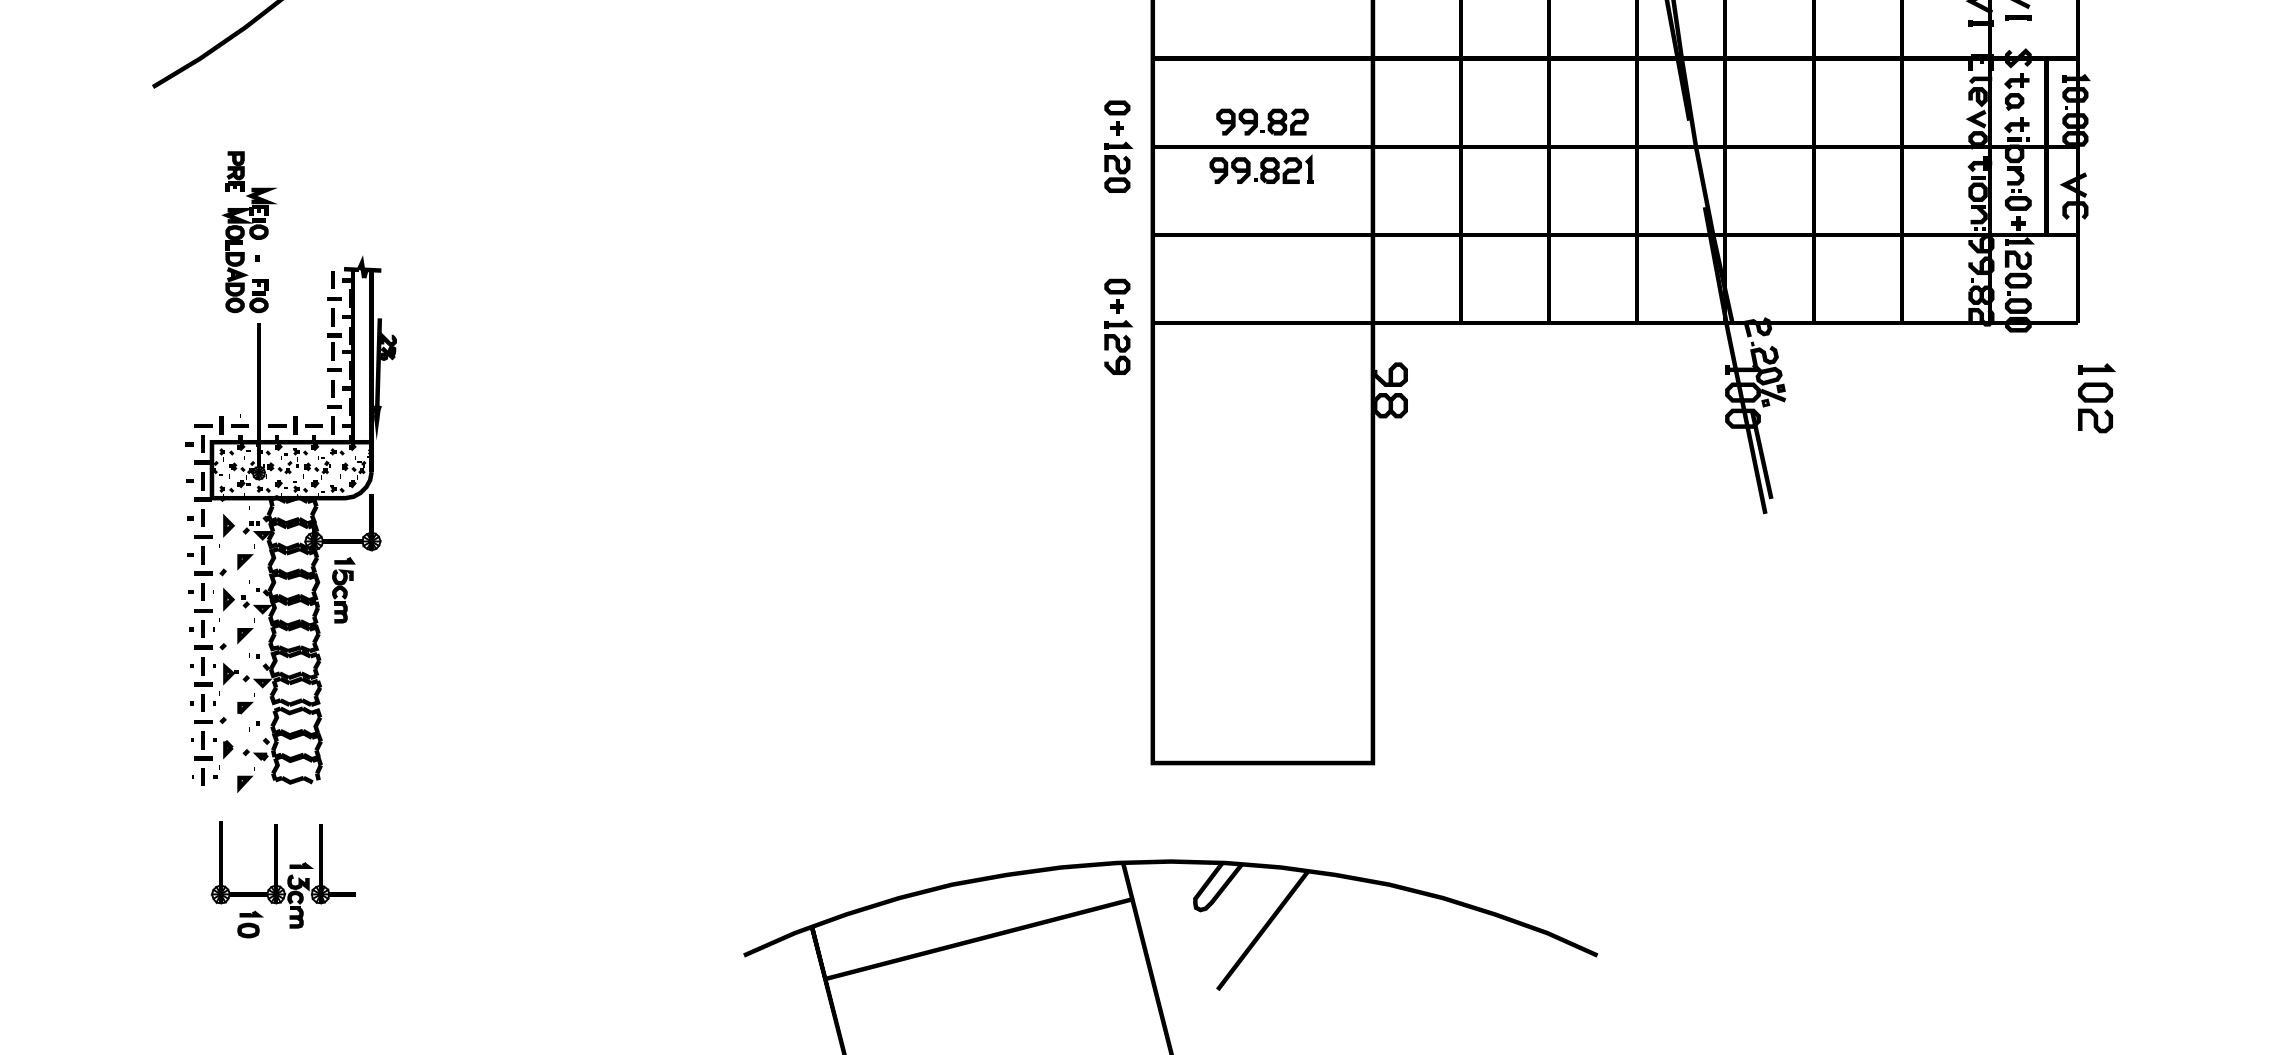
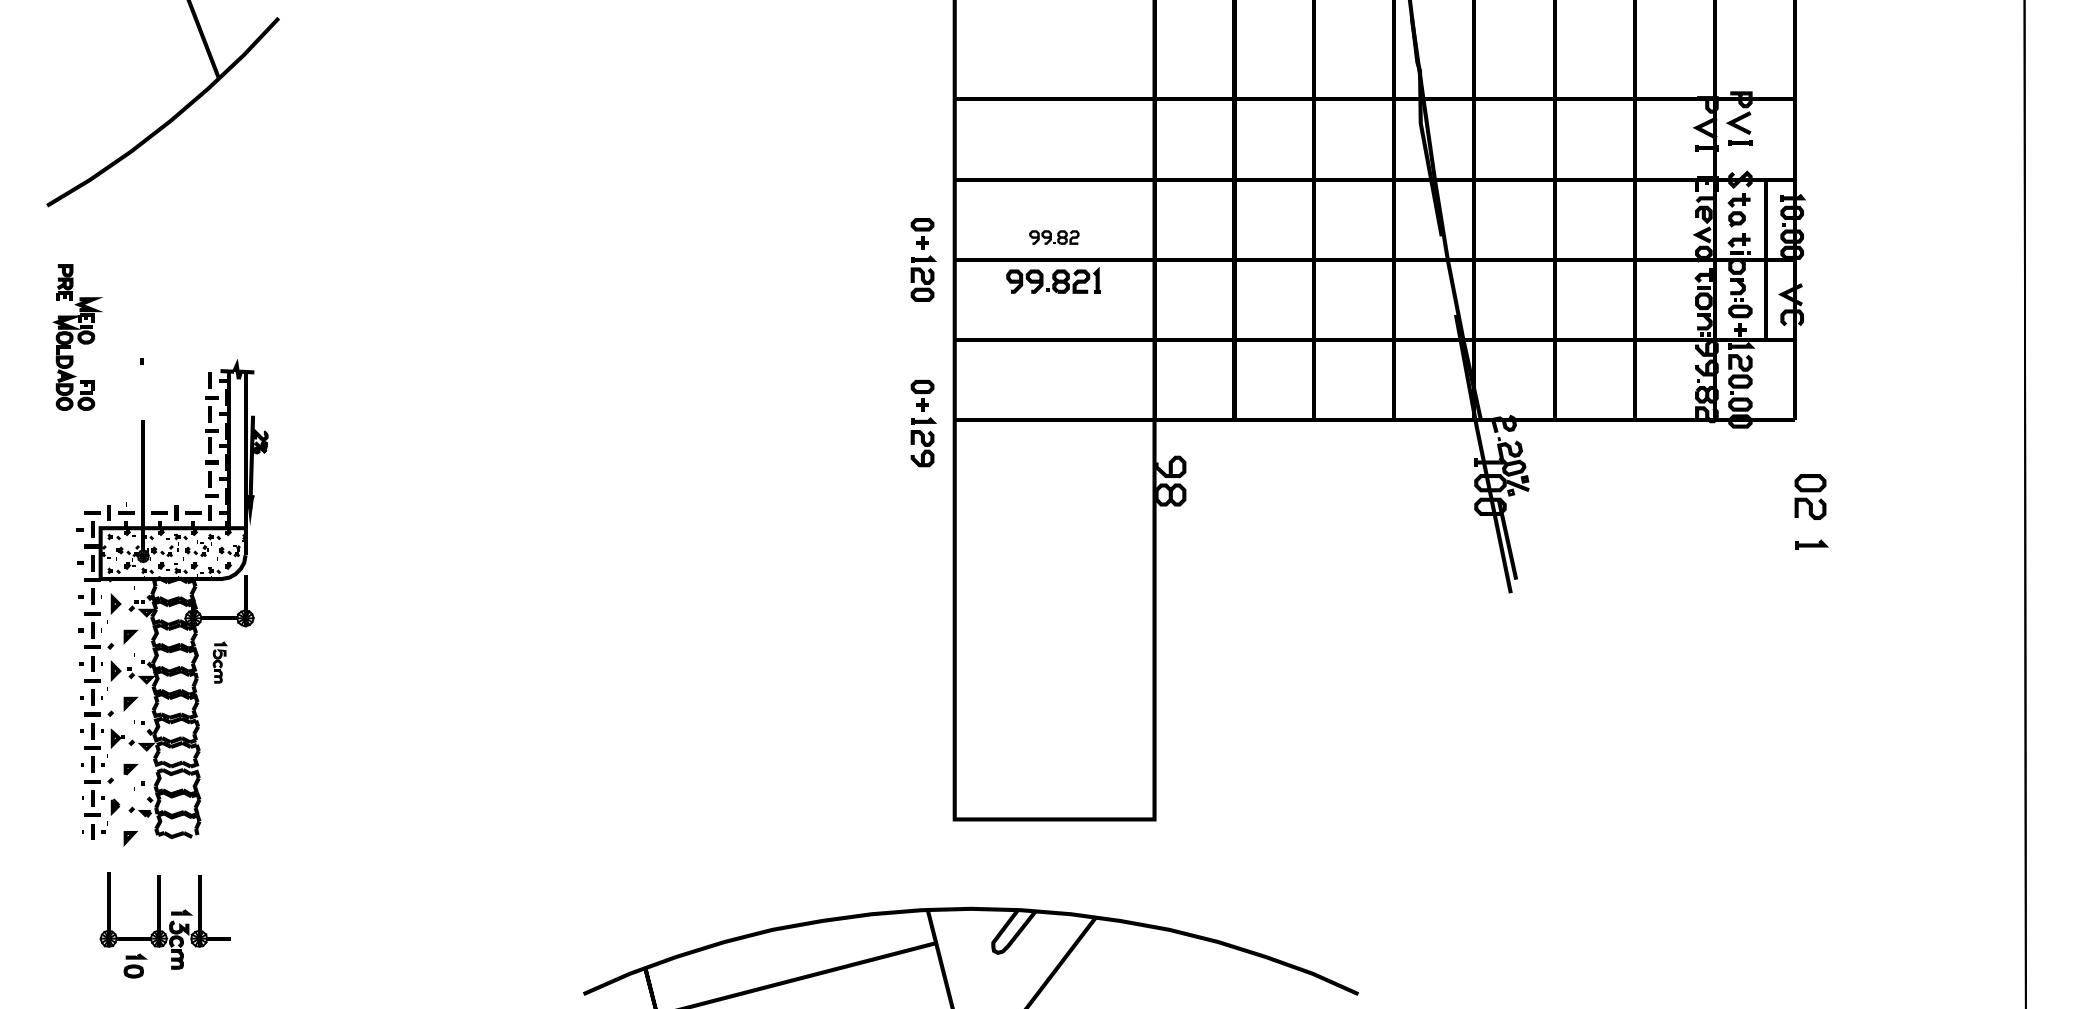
part: (1262, 121) -> (1054, 237), size x0.6
part: (249, 232) -> (77, 337), moved
part: (2096, 368) -> (1811, 544), moved
part: (342, 590) -> (219, 662), size x0.7

